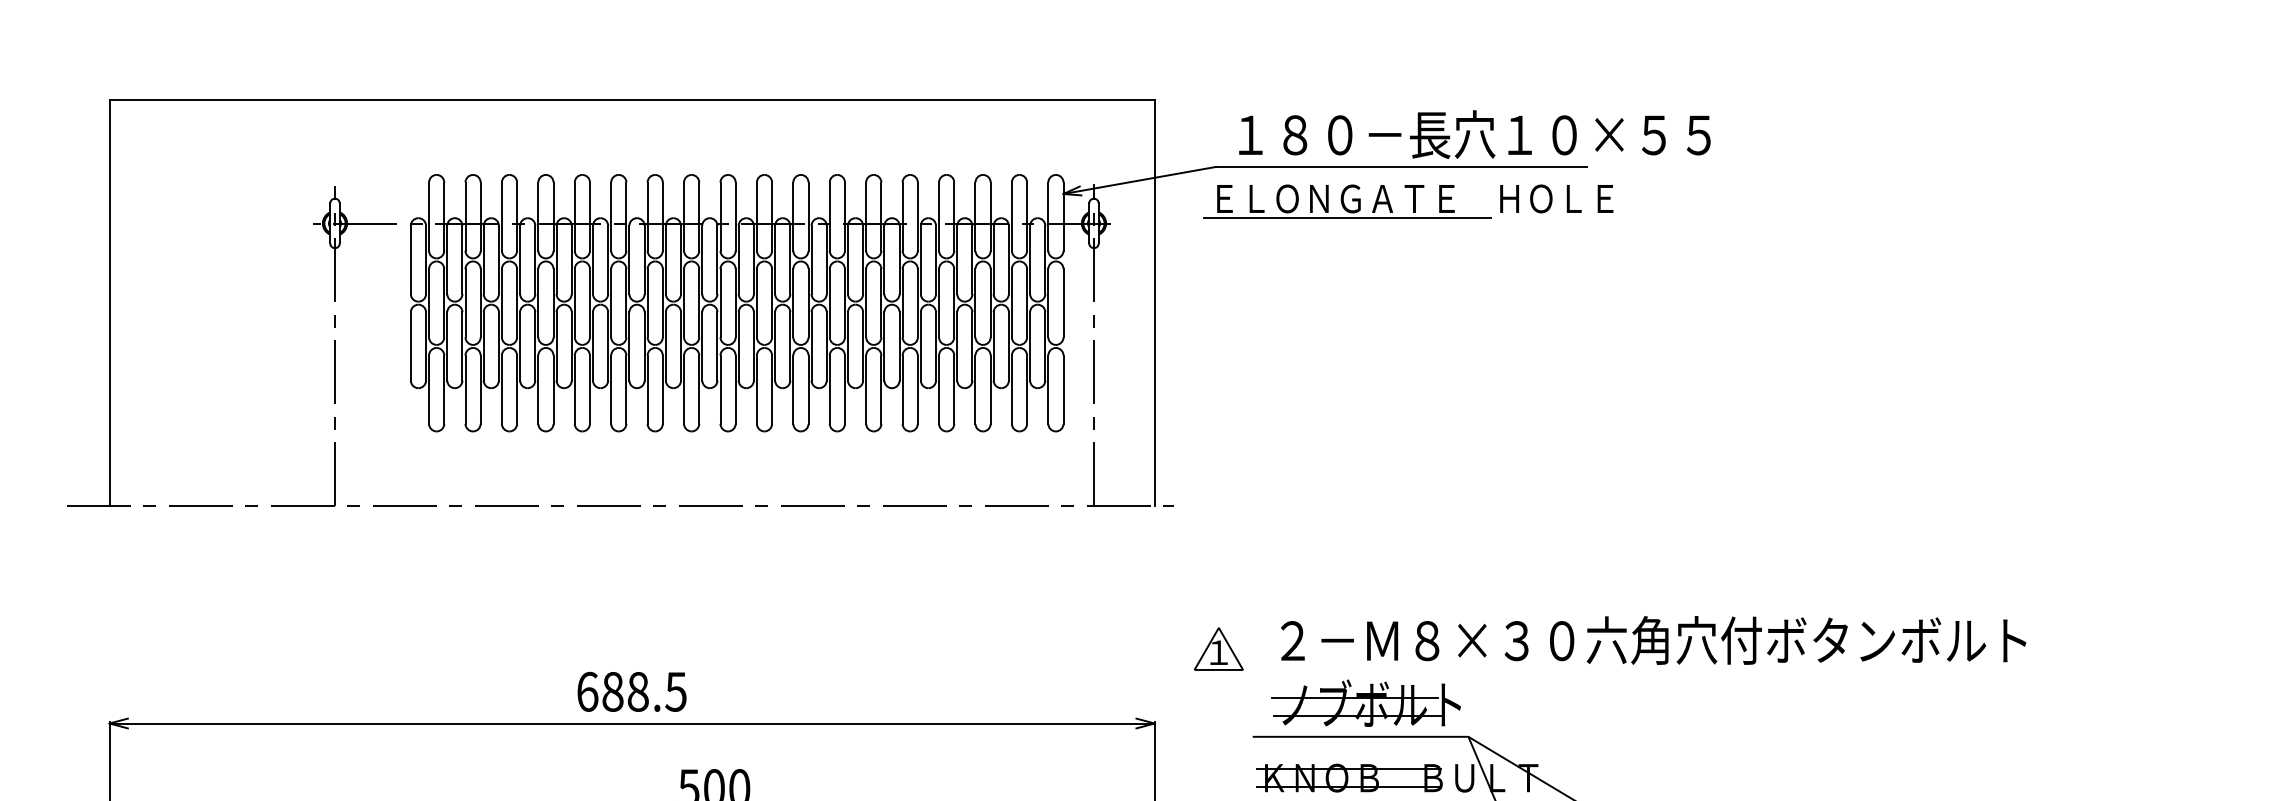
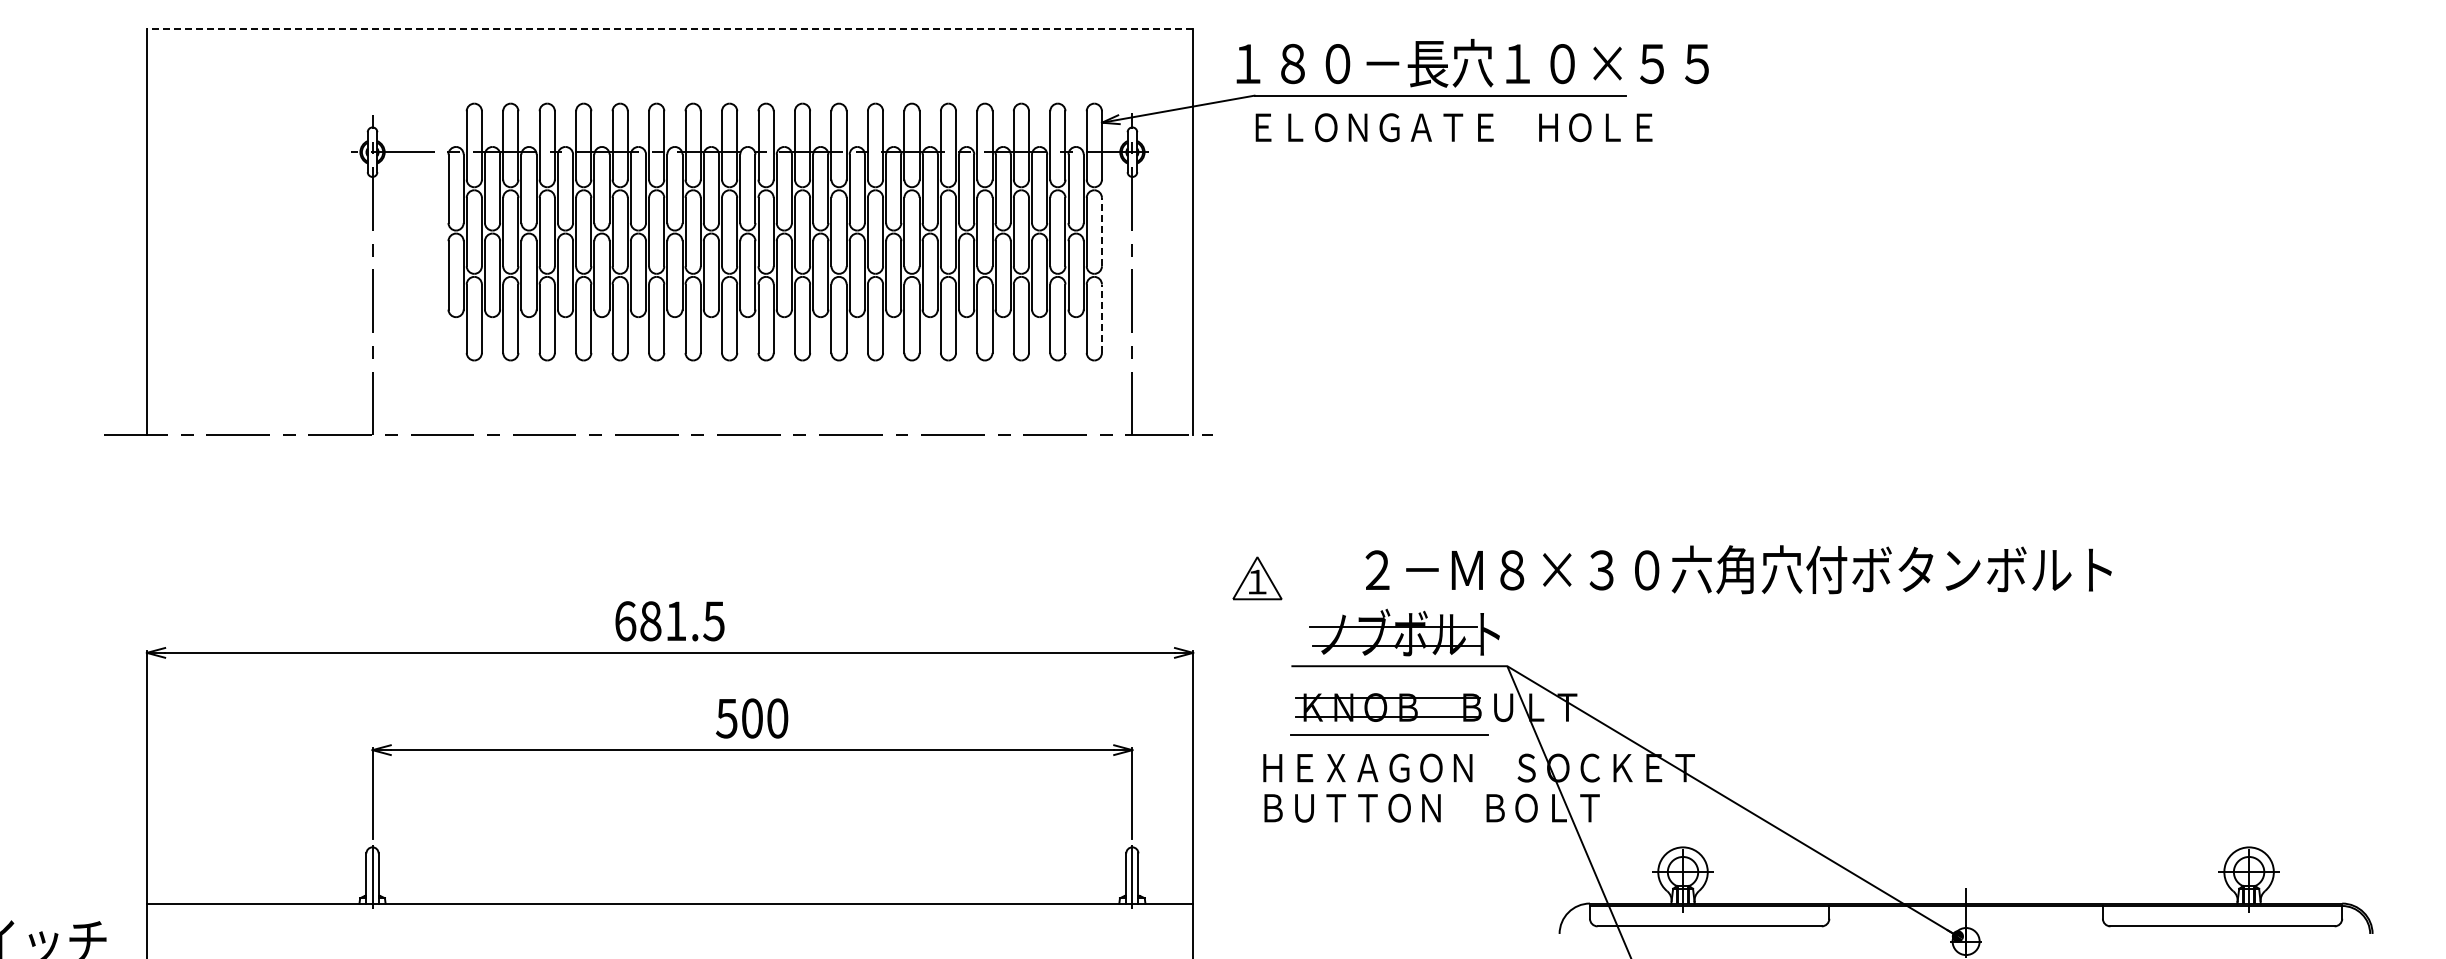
line: (631, 99) -> (669, 28), solid -> dashed
text: (1474, 134) -> (1472, 63), moved
line: (1346, 218) -> (1385, 147), removed
line: (1063, 302) -> (1101, 231), solid -> dashed
line: (1063, 389) -> (1101, 318), solid -> dashed
text: (1653, 640) -> (1738, 569), moved
text: (637, 692) -> (675, 621), 688.5 -> 681.5

